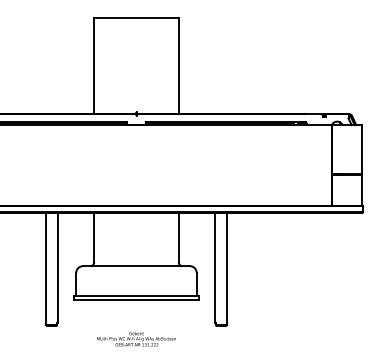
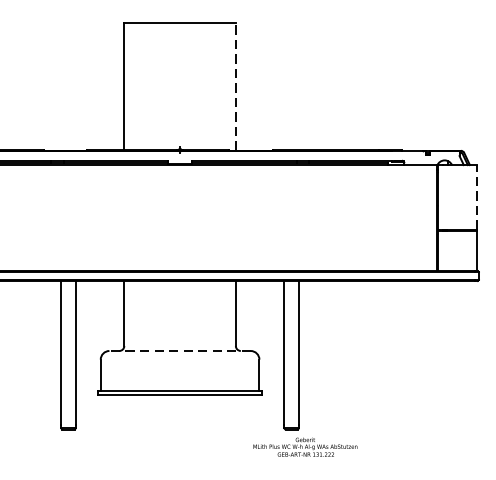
line: (178, 65) -> (235, 86), solid -> dashed
line: (361, 149) -> (476, 197), solid -> dashed
line: (136, 266) -> (180, 351), solid -> dashed
text: (136, 339) -> (305, 447), moved

